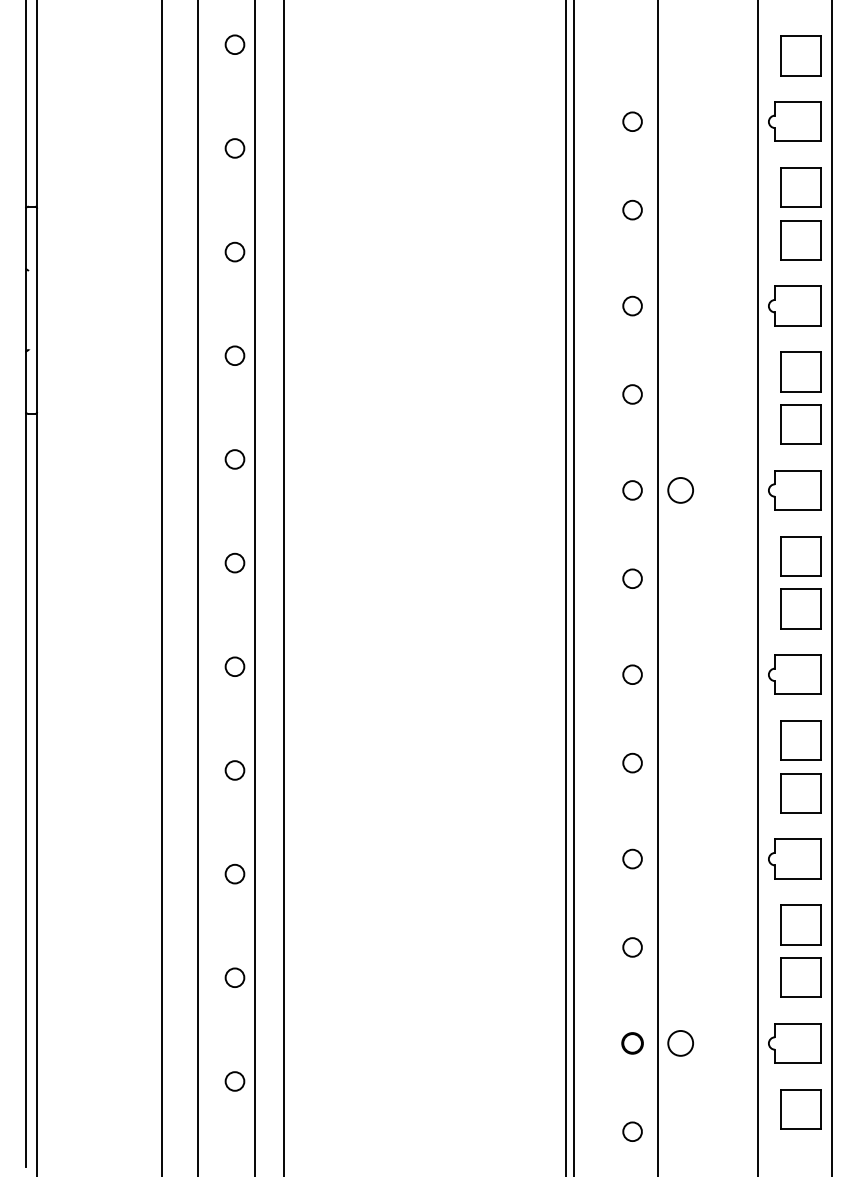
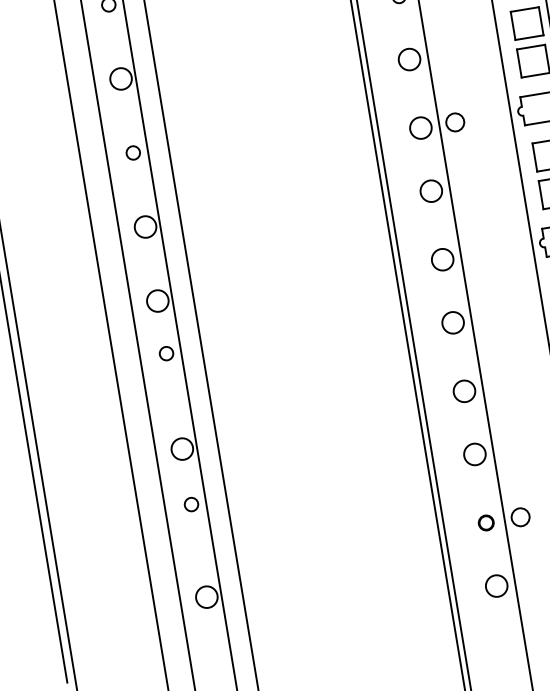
circle: (234, 355) -> (120, 78), size x1.6
circle: (632, 394) -> (409, 59), size x1.6
circle: (632, 490) -> (420, 128), size x1.6
circle: (234, 562) -> (145, 226), size x1.6
circle: (632, 578) -> (431, 191), size x1.6
circle: (234, 666) -> (157, 300), size x1.6
circle: (632, 674) -> (442, 259), size x1.6
circle: (632, 762) -> (453, 322), size x1.6
circle: (234, 770) -> (166, 353), moved
circle: (632, 858) -> (464, 390), size x1.6
circle: (234, 873) -> (181, 448), size x1.6
circle: (632, 947) -> (474, 454), size x1.6
circle: (234, 977) -> (191, 504), moved
circle: (234, 1081) -> (206, 597), size x1.6
circle: (632, 1131) -> (496, 585), size x1.6

